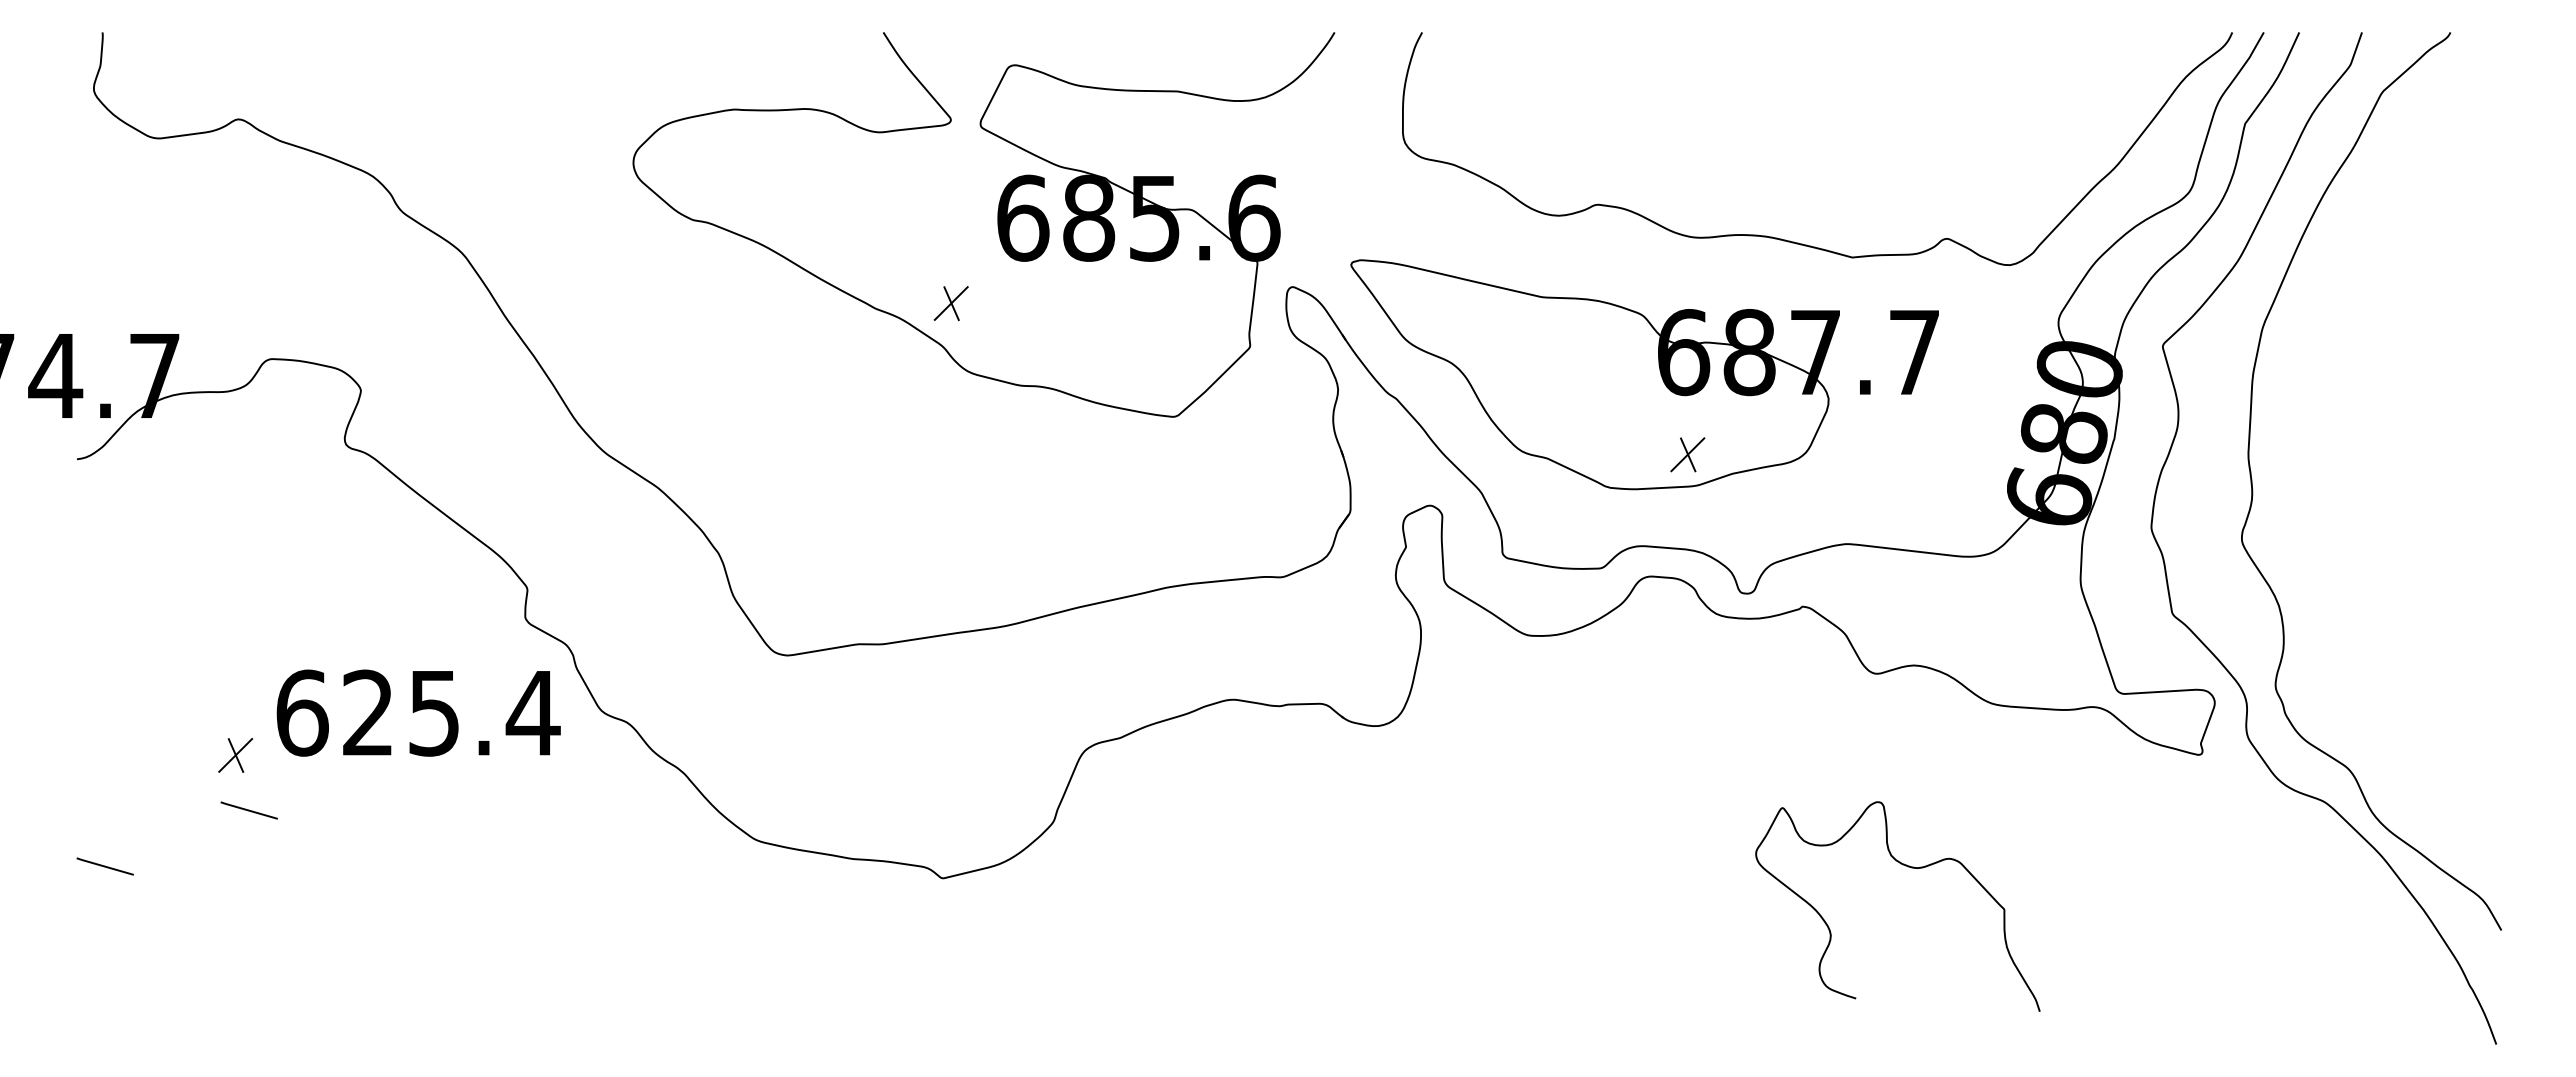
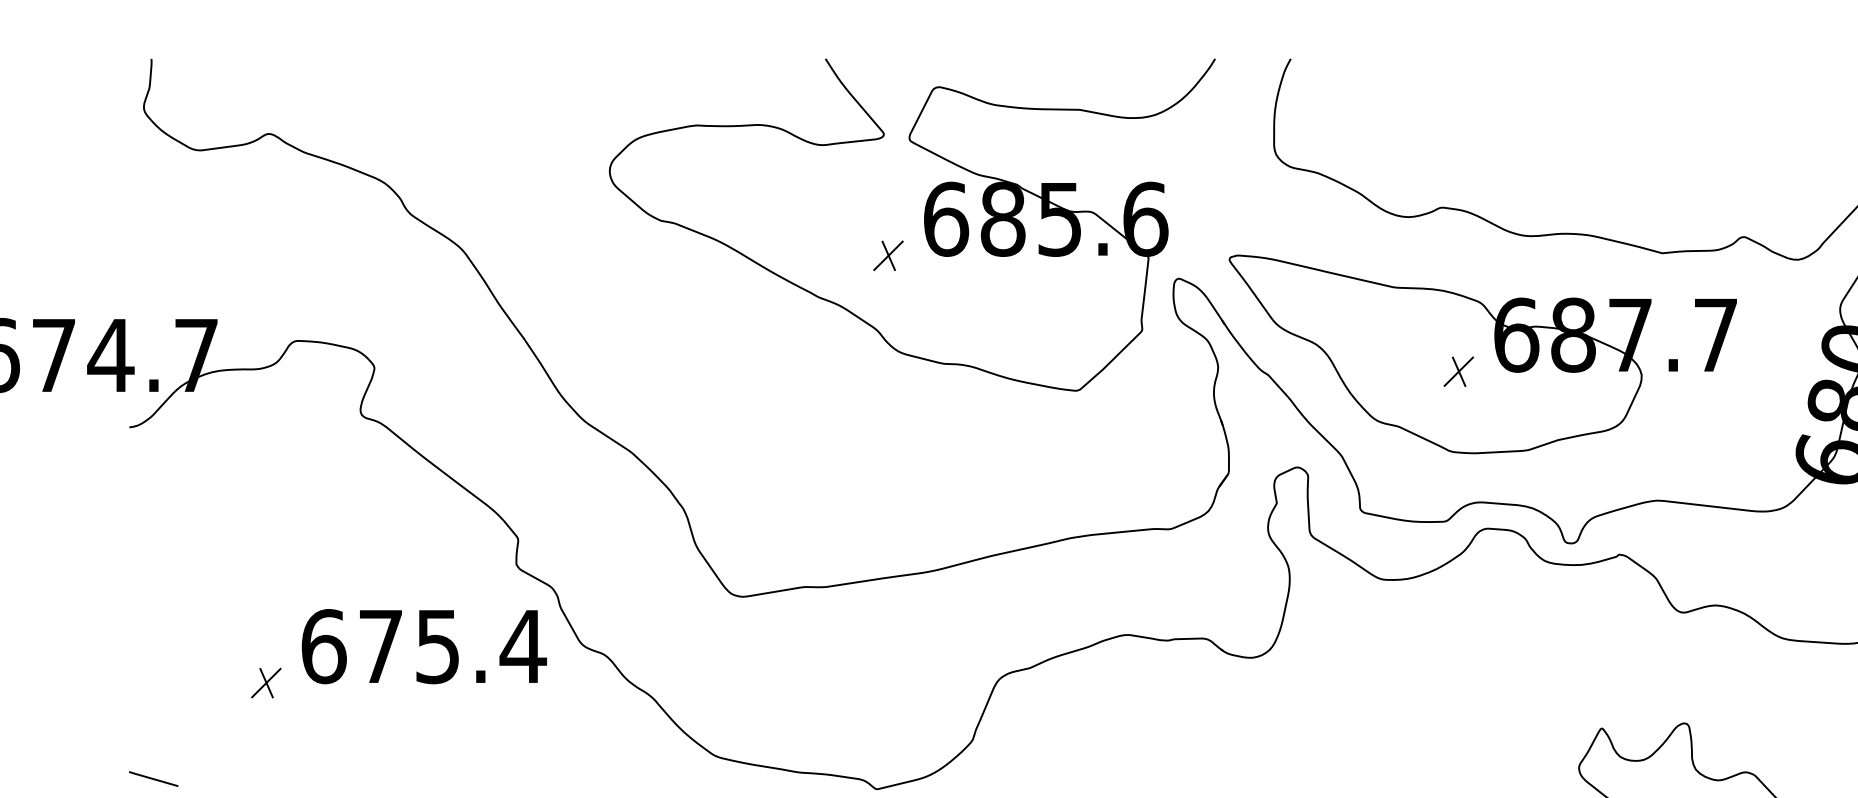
part: (950, 303) -> (887, 255), moved
part: (1687, 454) -> (1458, 371), moved
text: (367, 712) -> (380, 646), 625.4 -> 675.4
line: (248, 810) -> (277, 730), removed

